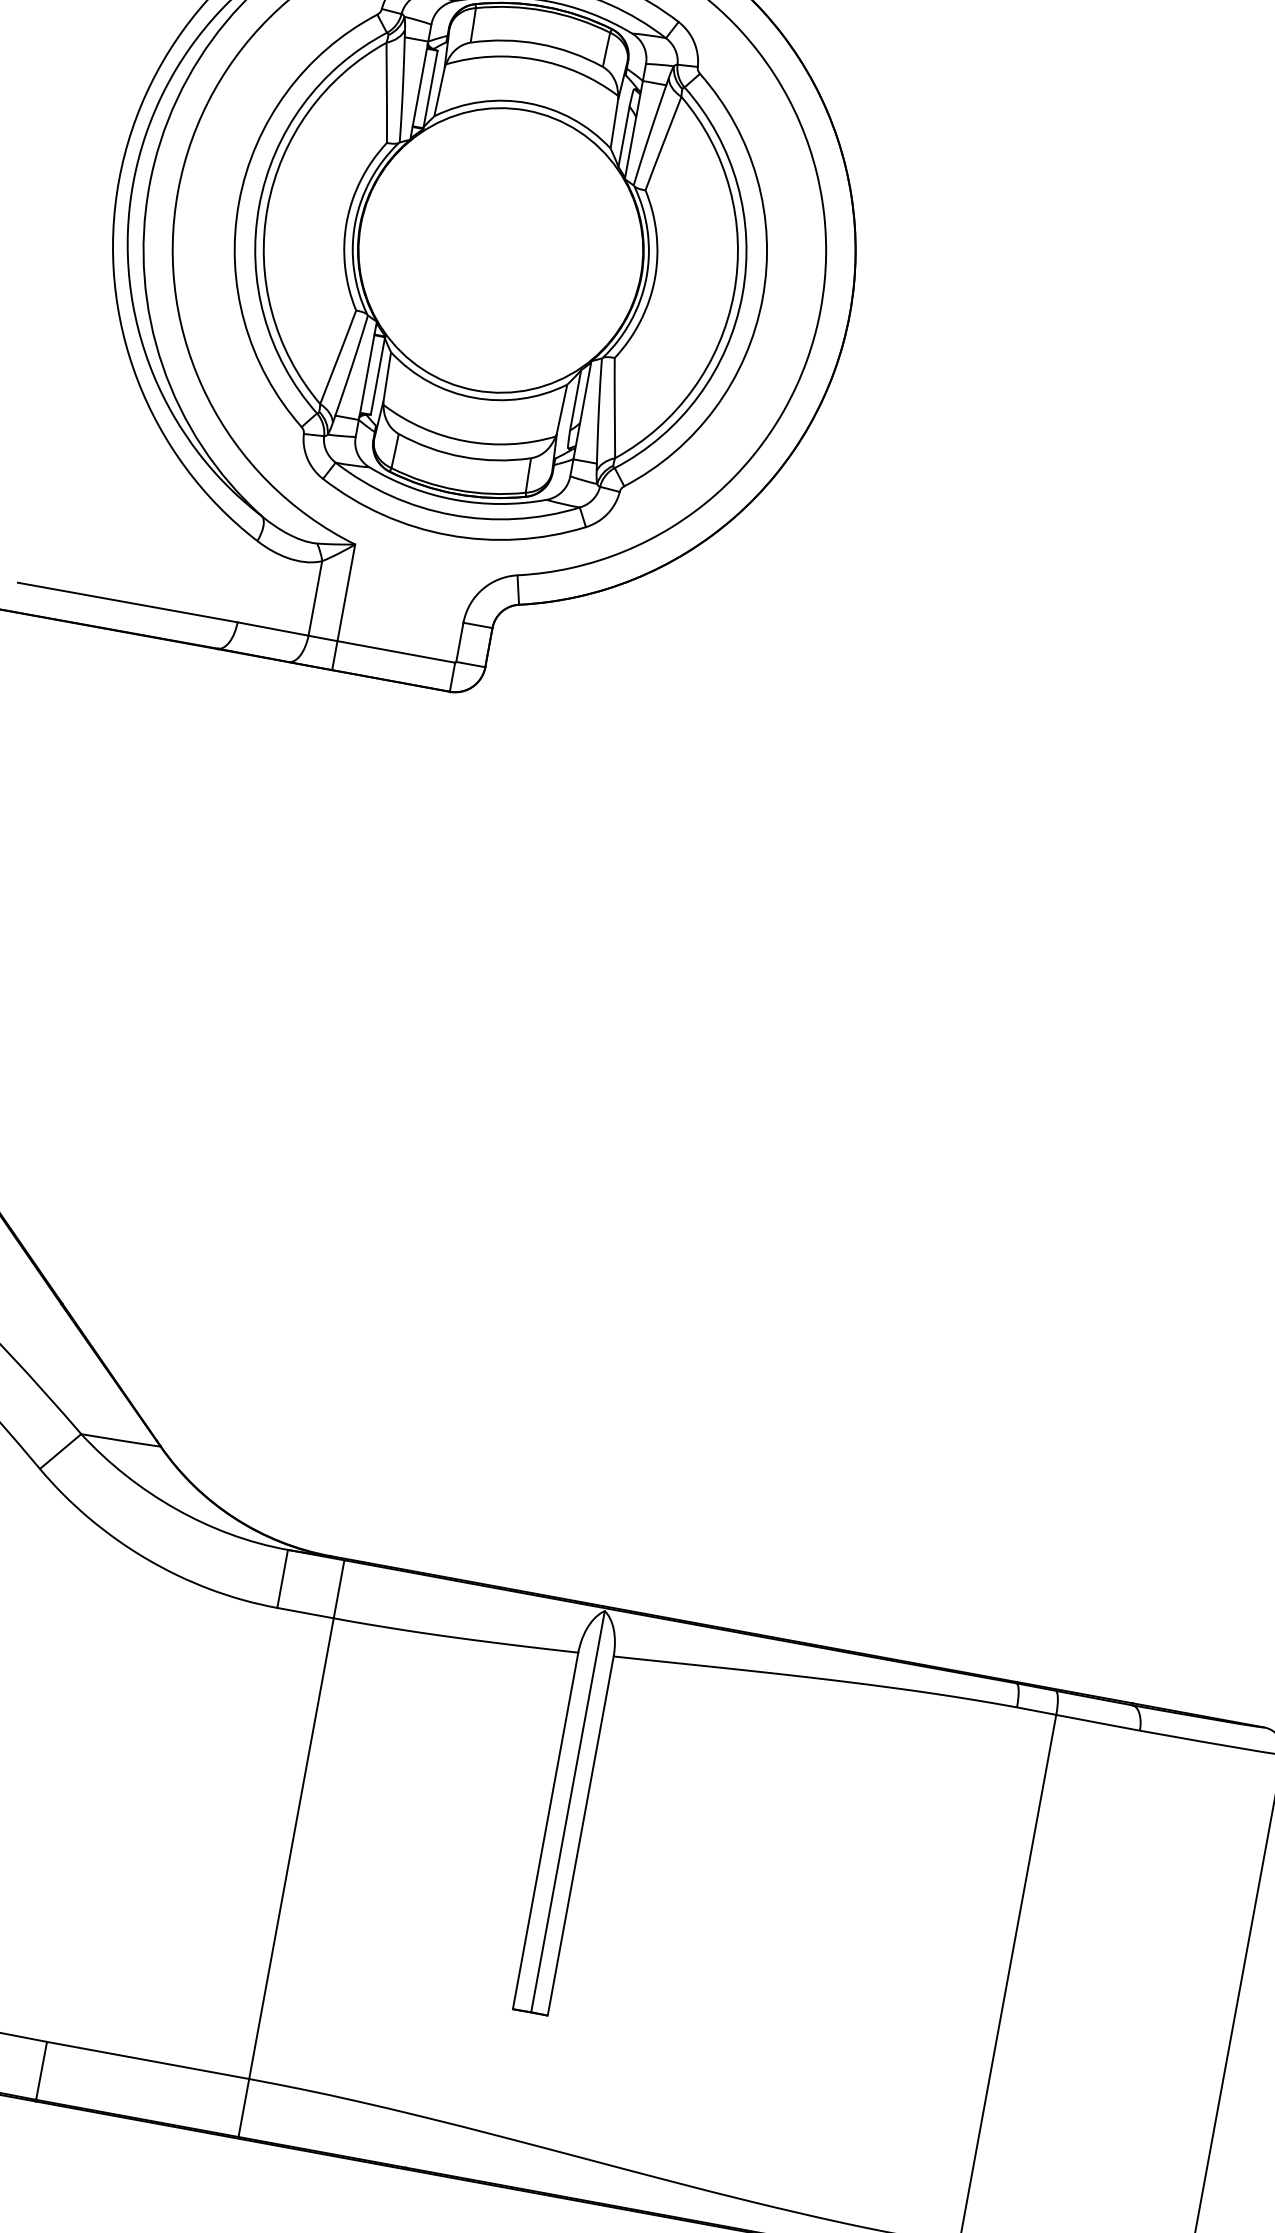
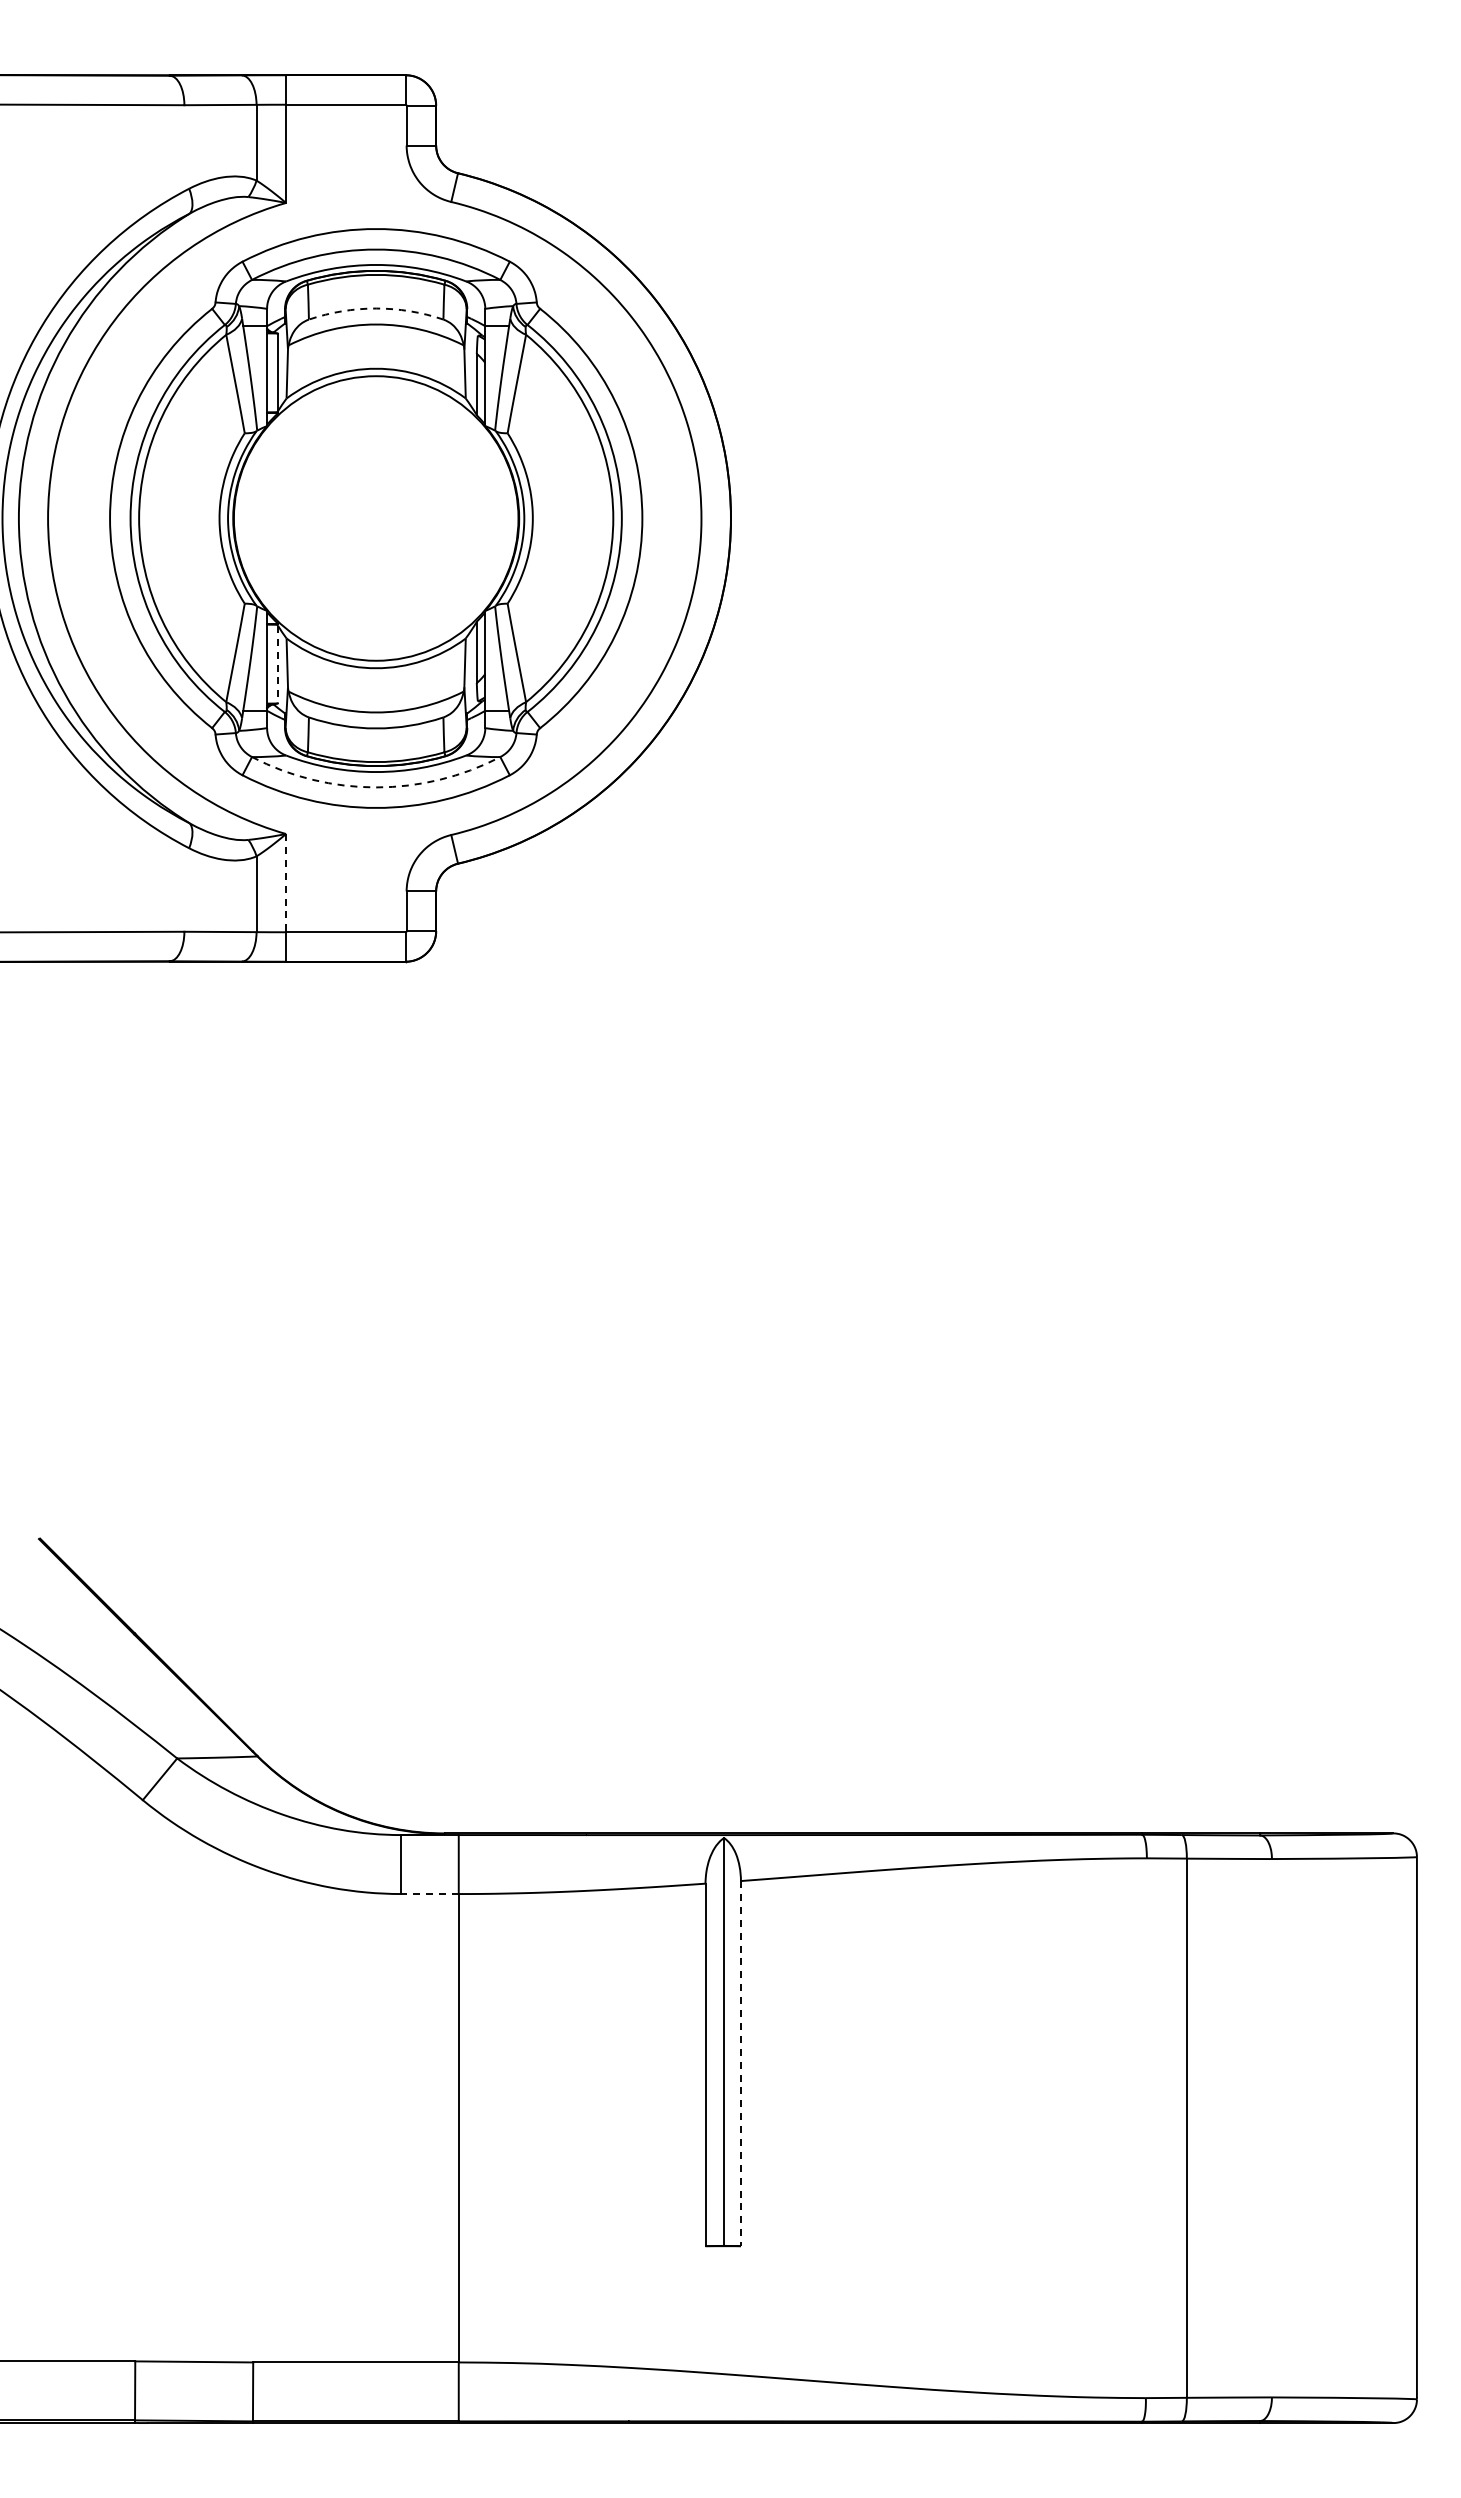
arc: (539, 43) -> (376, 308), solid -> dashed
line: (377, 376) -> (277, 664), solid -> dashed
arc: (452, 515) -> (376, 787), solid -> dashed
line: (346, 593) -> (286, 883), solid -> dashed
line: (305, 1613) -> (430, 1894), solid -> dashed
line: (580, 1835) -> (740, 2063), solid -> dashed

